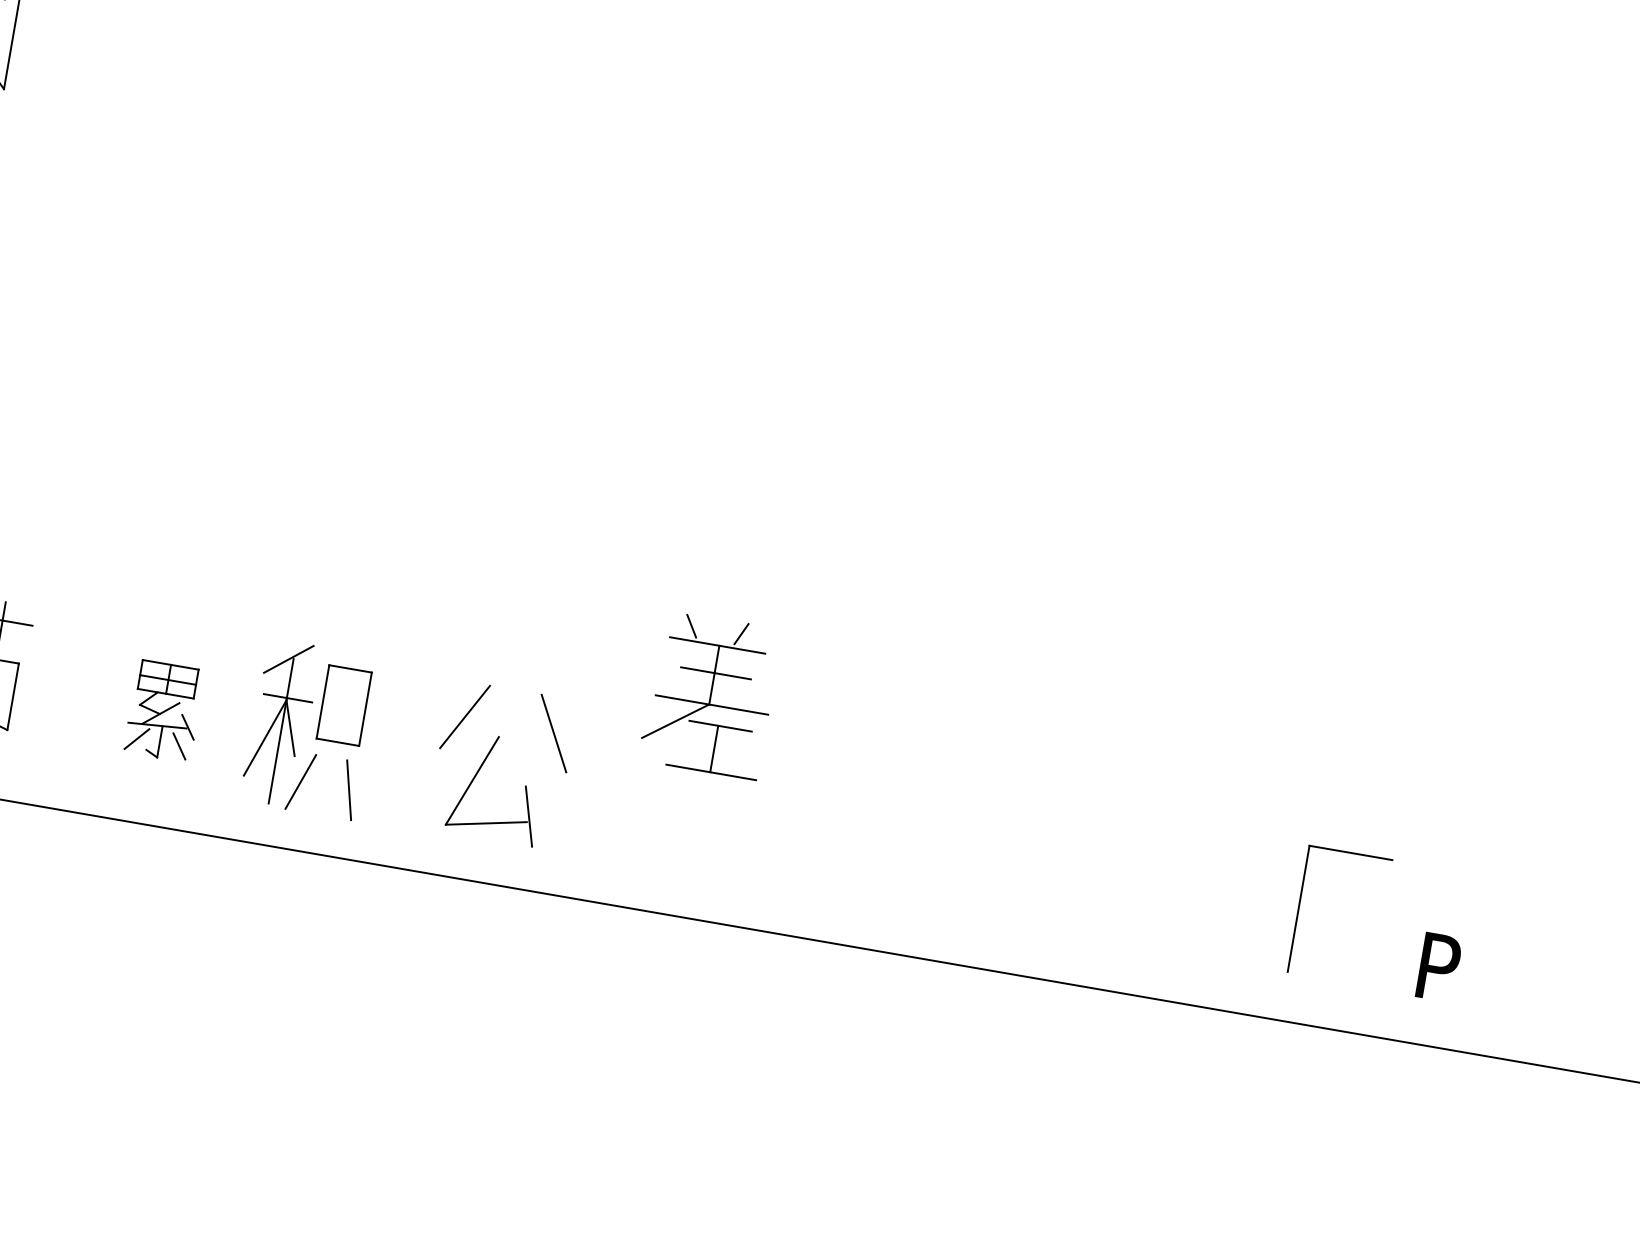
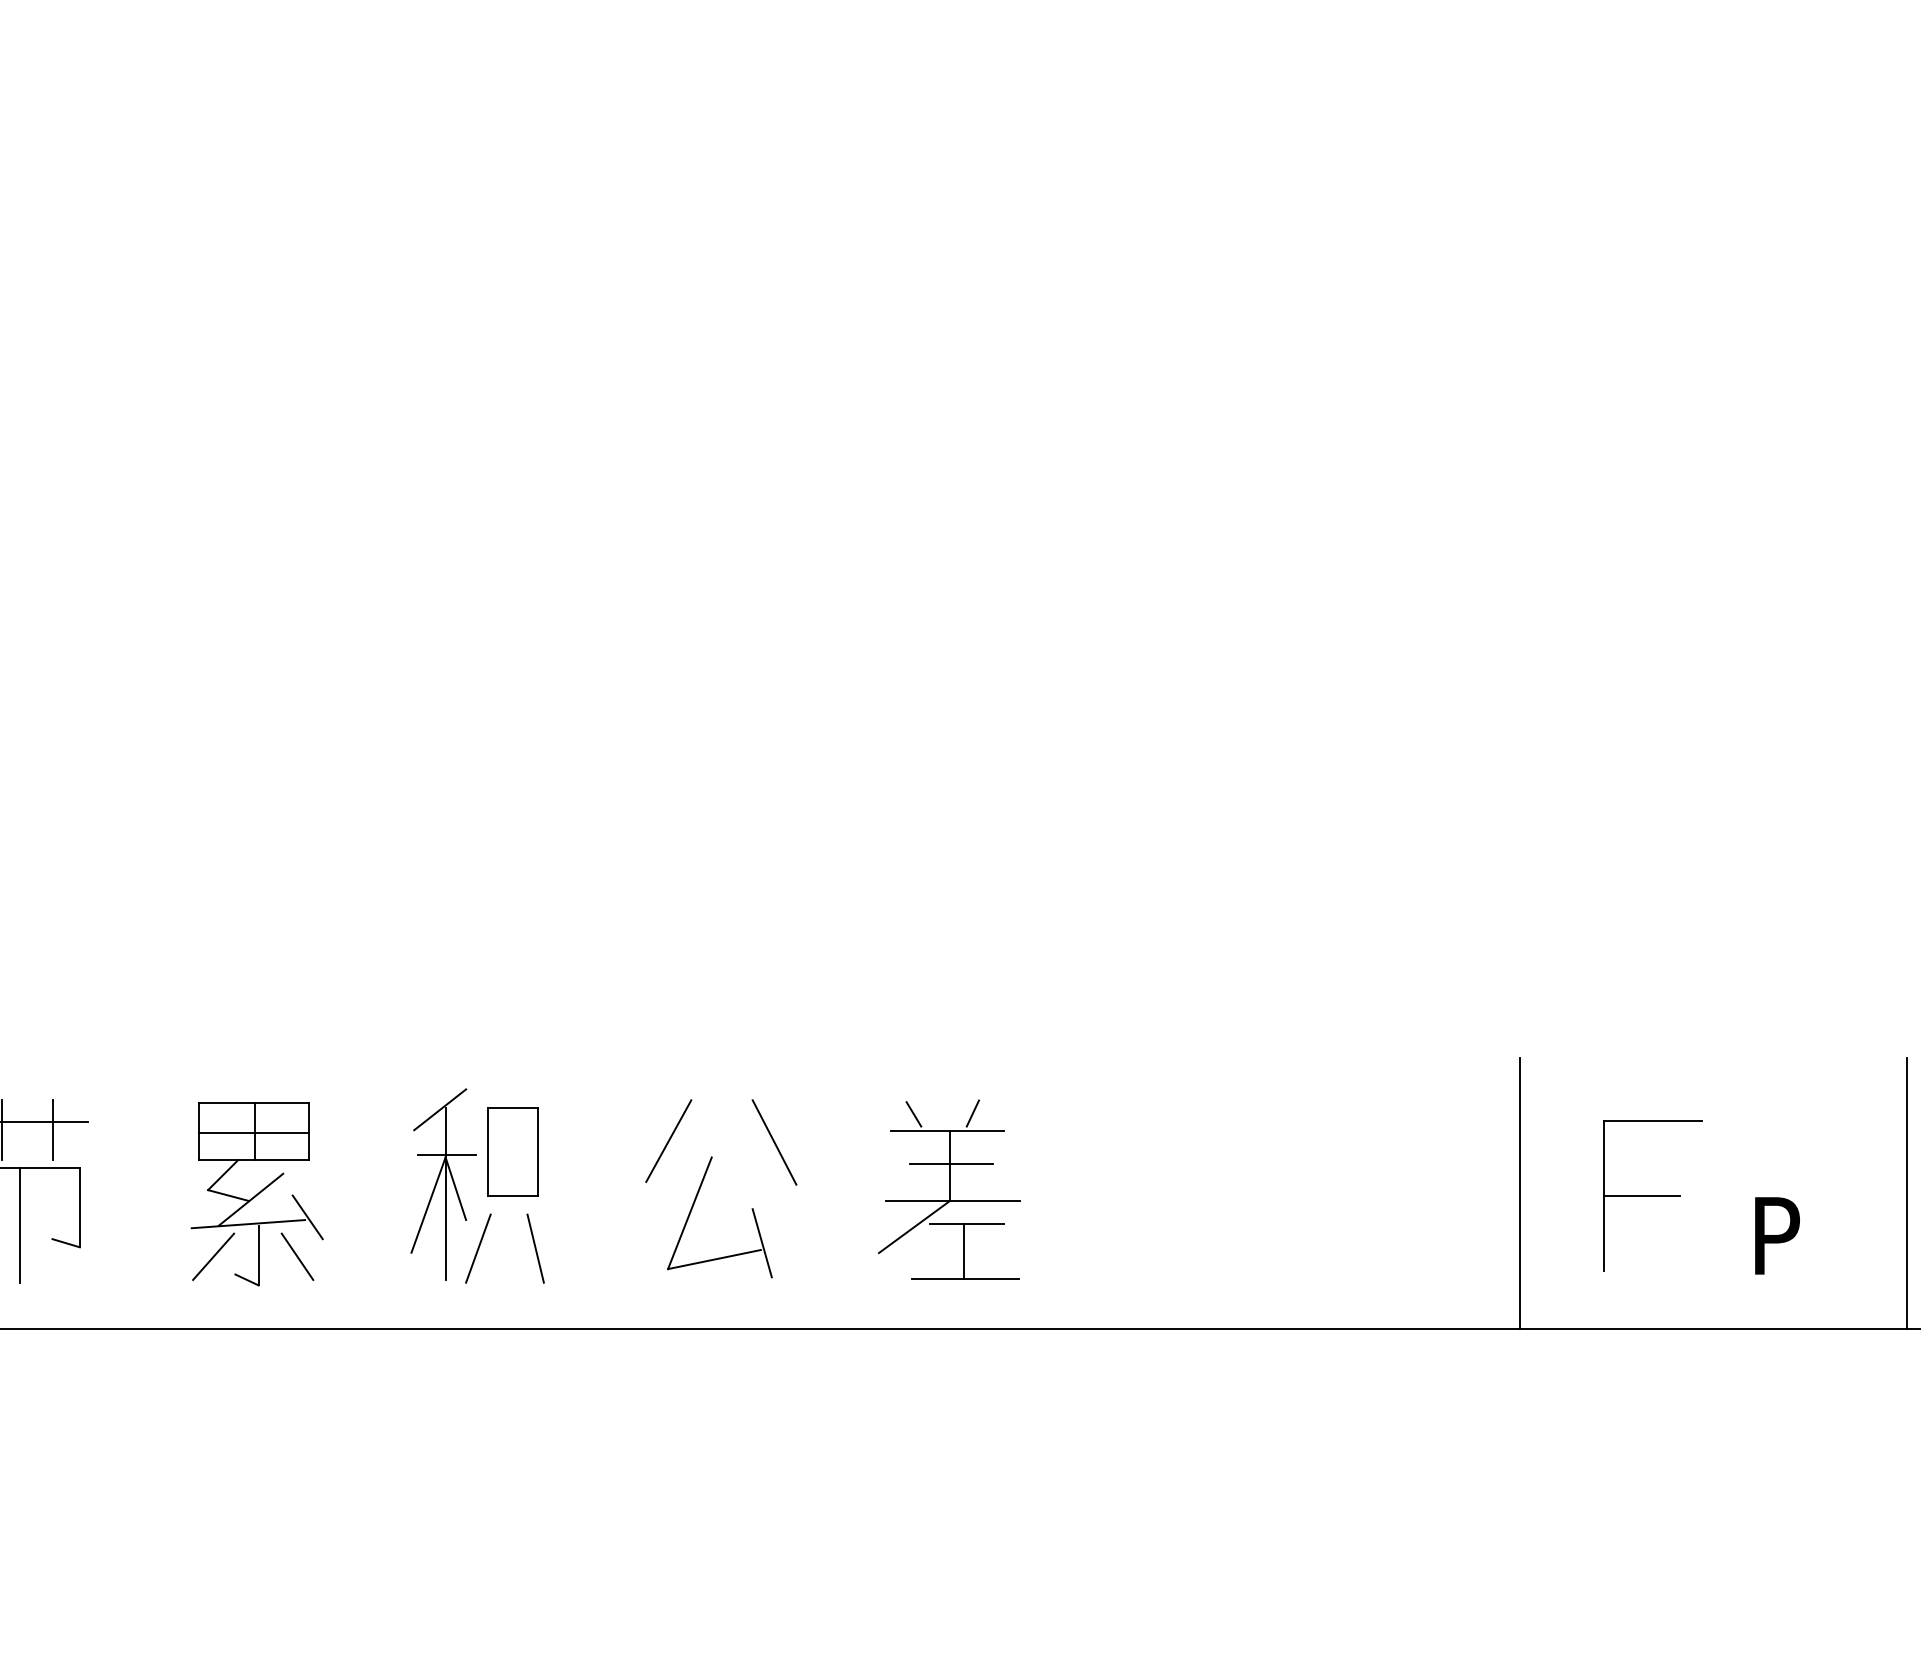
part: (710, 694) -> (949, 1189), moved
part: (163, 711) -> (256, 1194), size x1.67
part: (317, 730) -> (487, 1185), moved
part: (489, 754) -> (704, 1179), moved
line: (1228, 893) -> (1519, 1192), added
line: (1330, 914) -> (1641, 1196), added
line: (1554, 949) -> (1906, 1192), added

